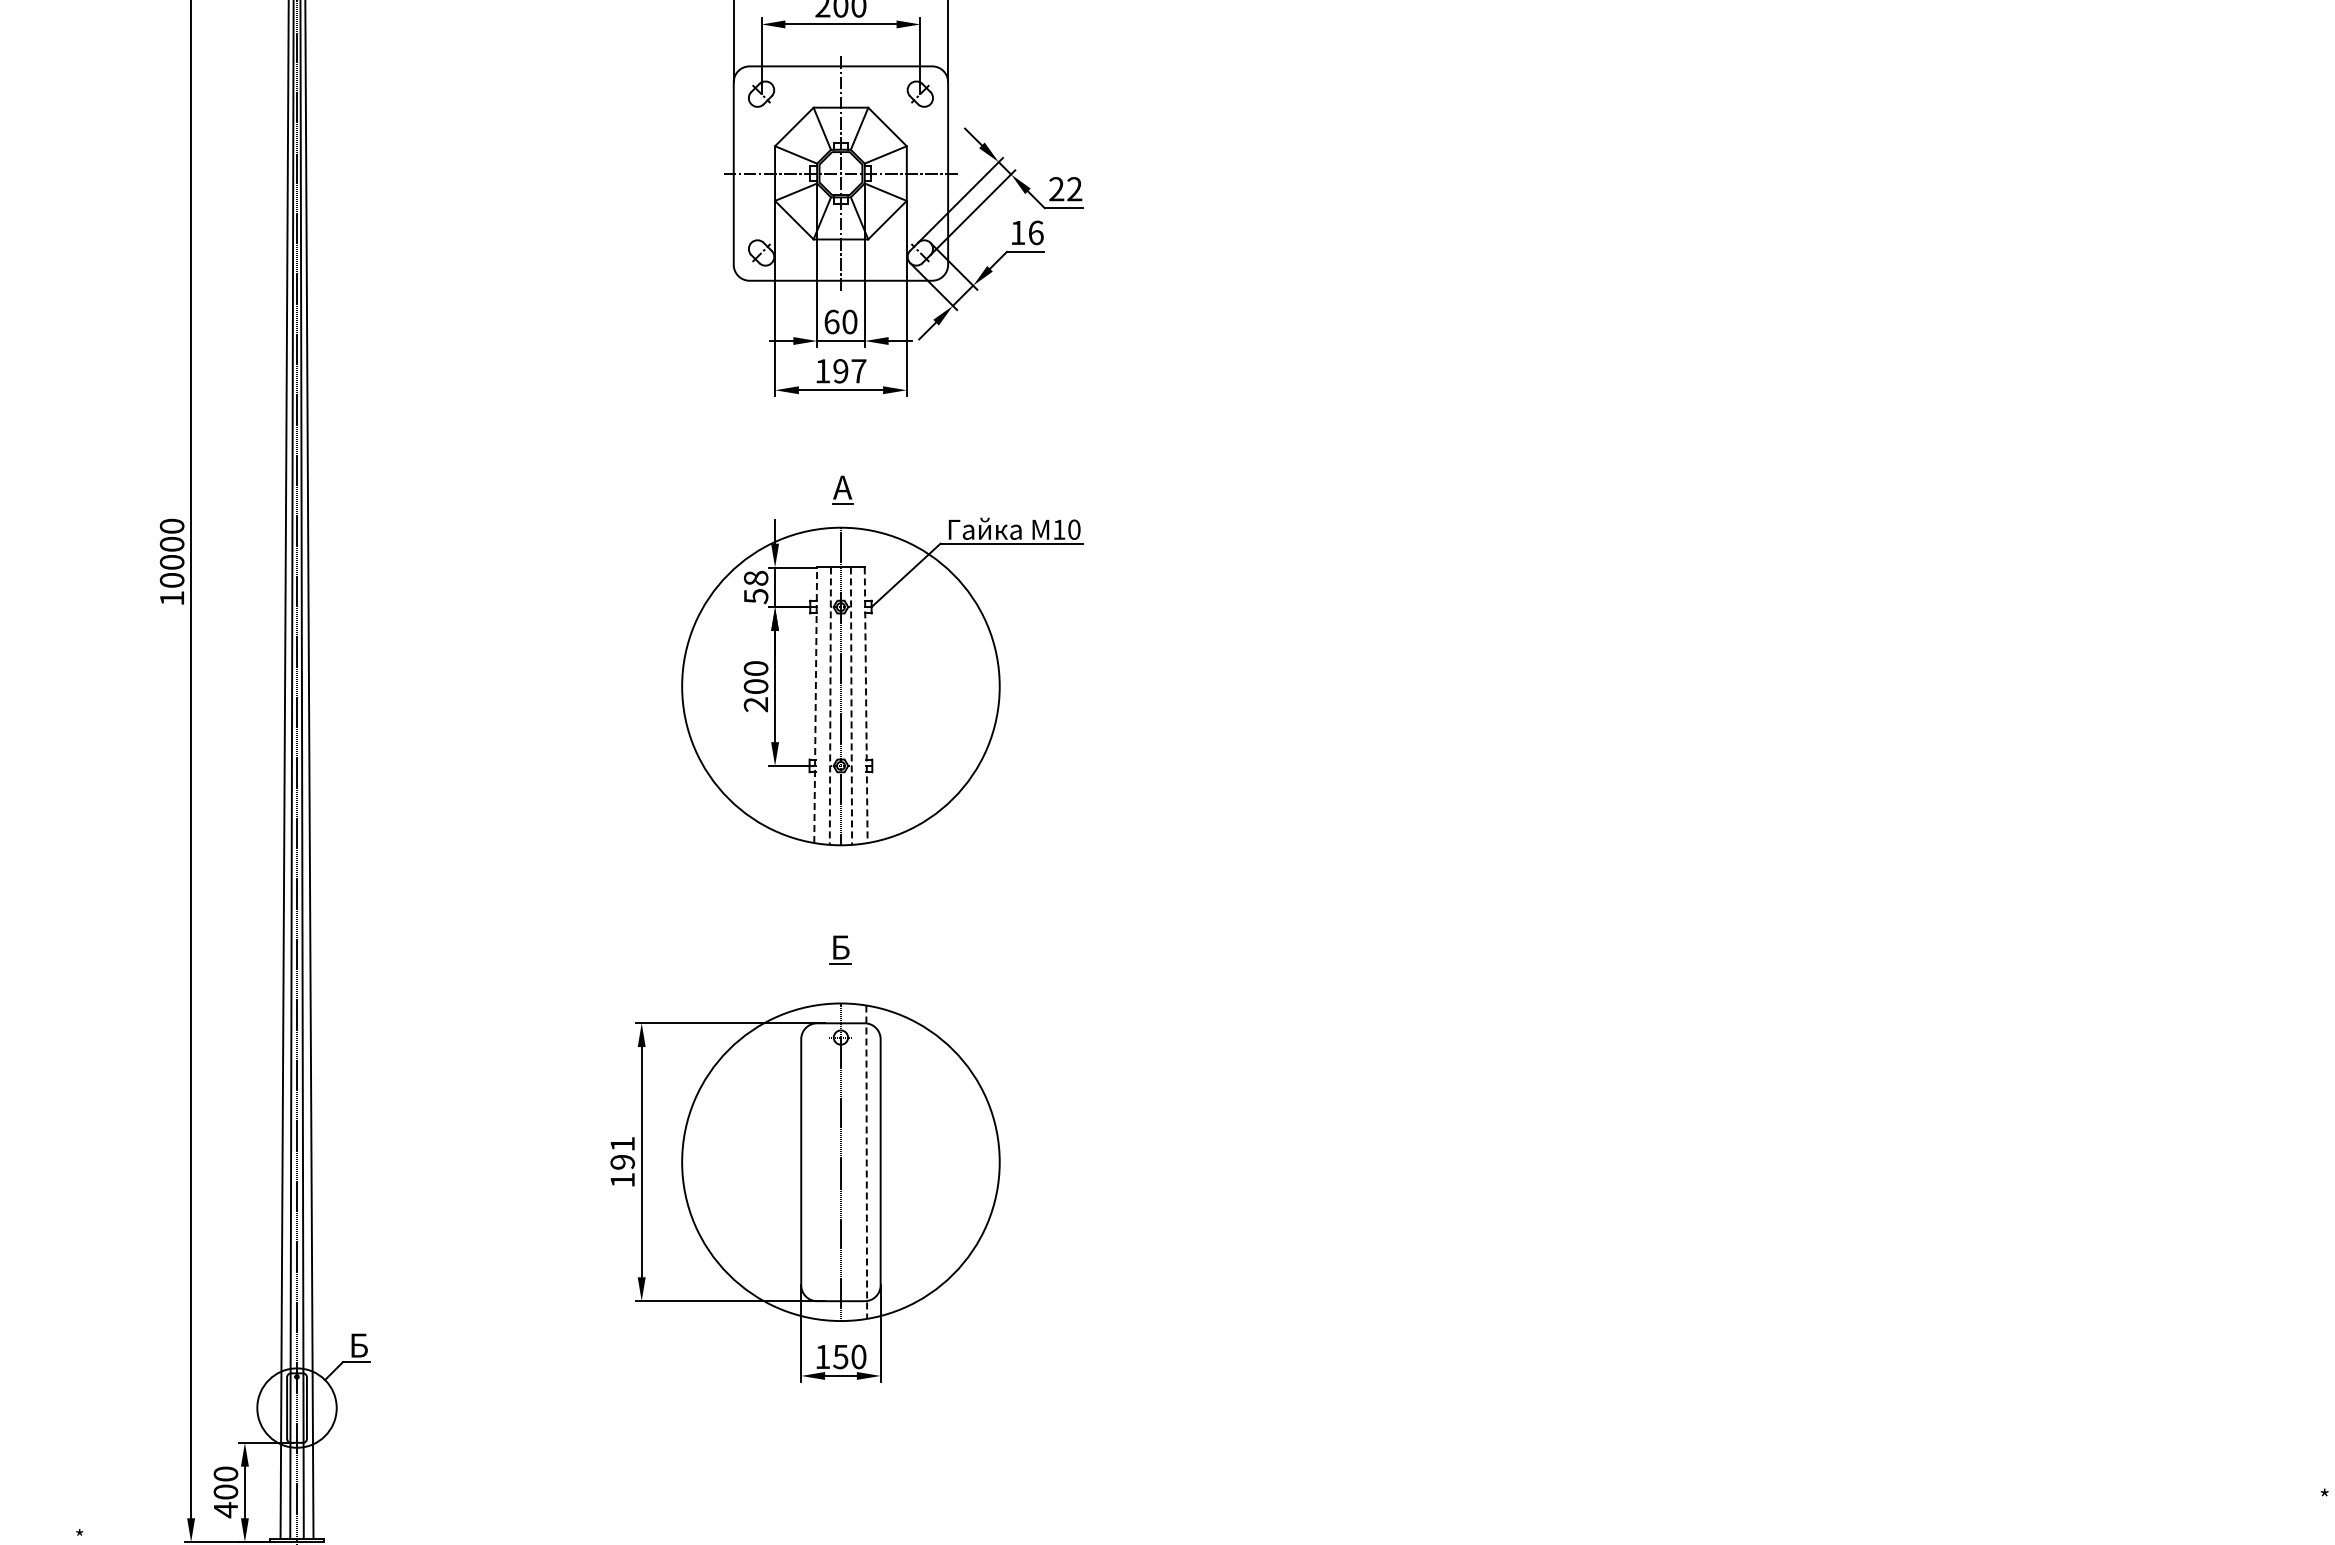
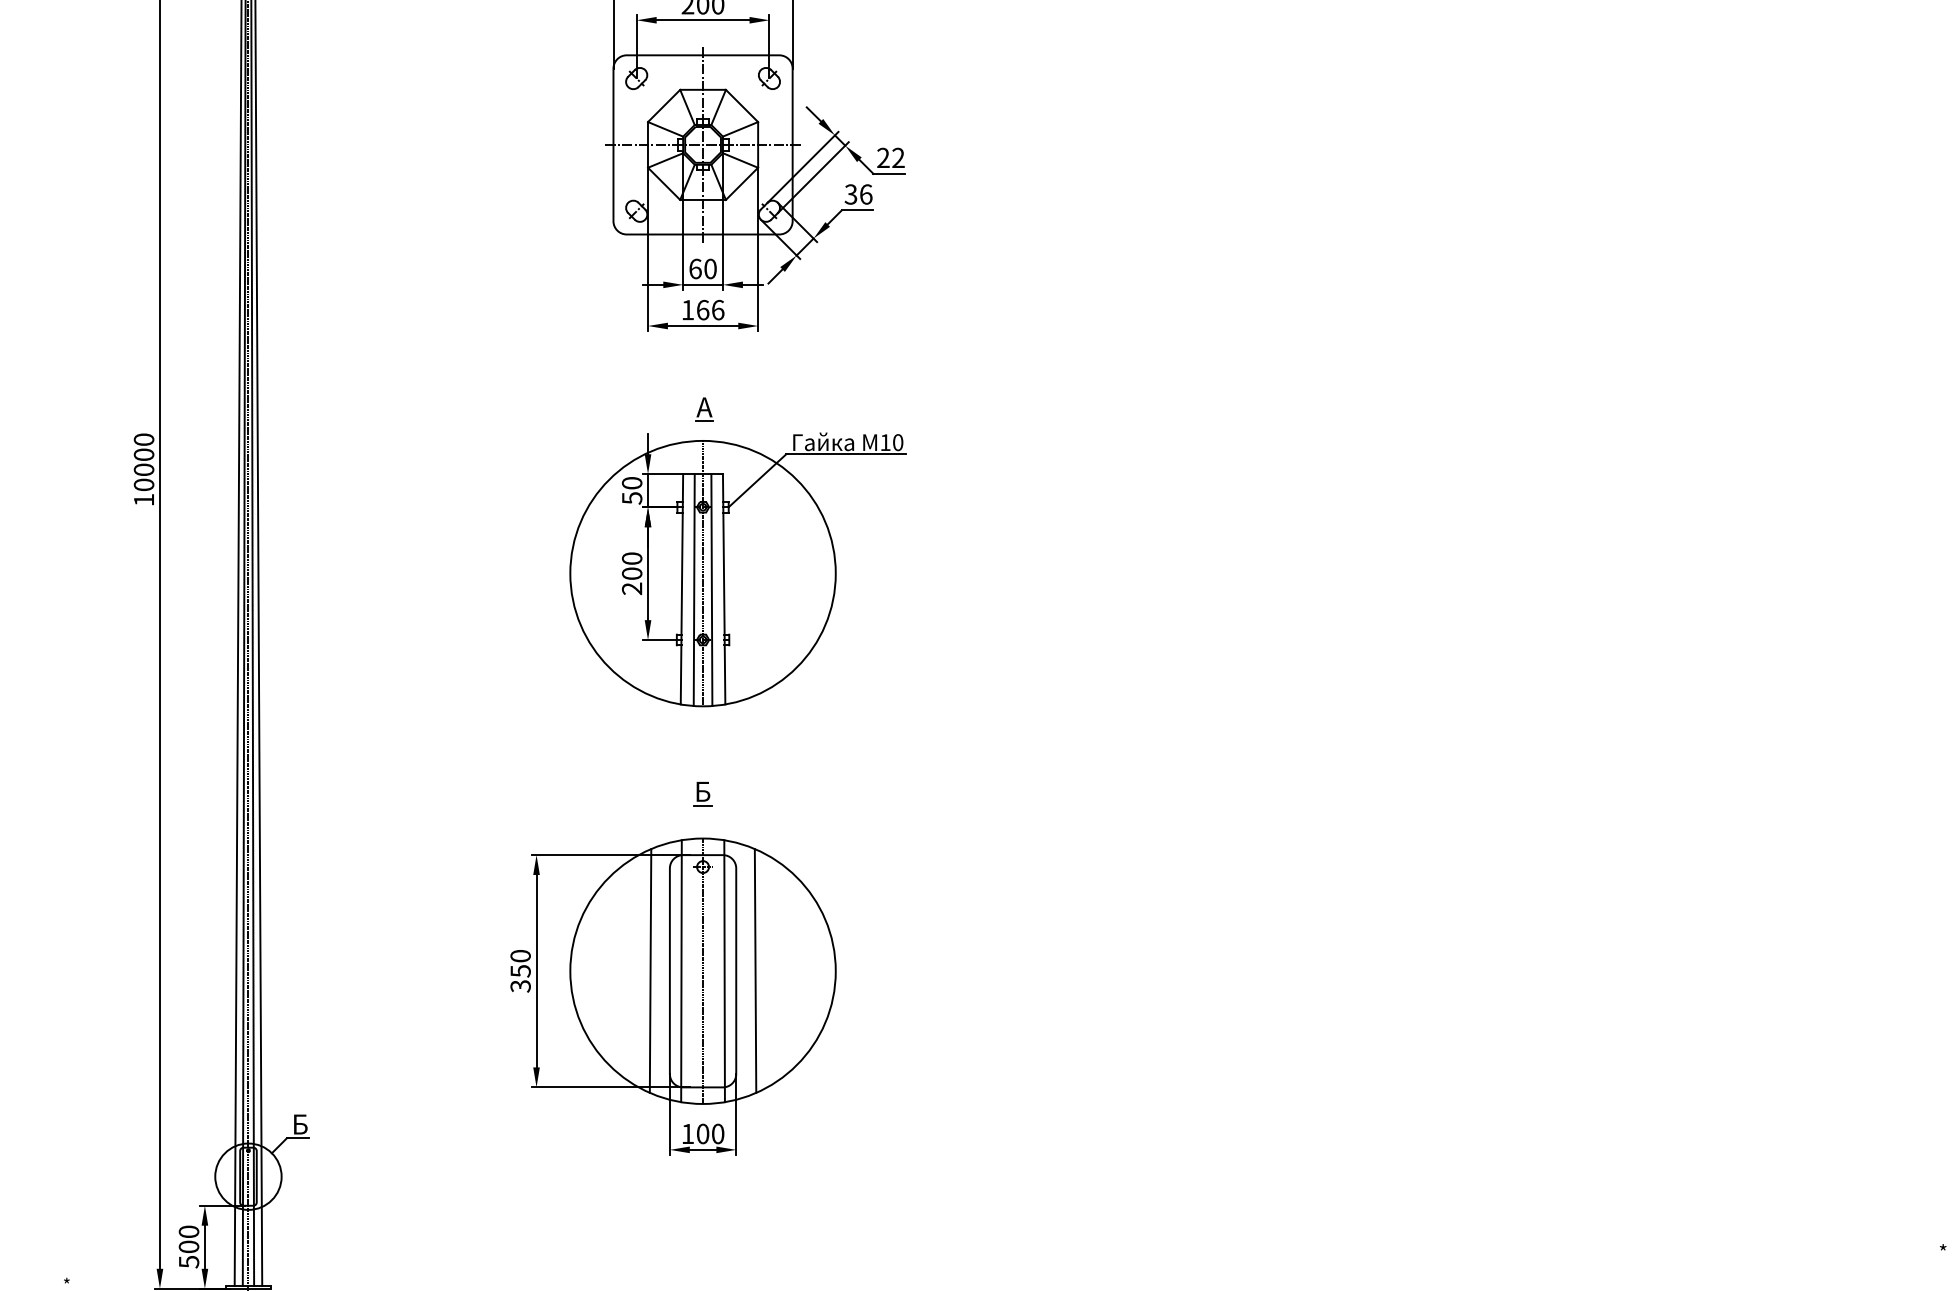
text: (1017, 232) -> (850, 194), 16 -> 36
text: (849, 371) -> (710, 310), 197 -> 166
text: (756, 577) -> (632, 482), 58 -> 50
line: (815, 705) -> (681, 589), dashed -> solid
line: (866, 705) -> (724, 589), dashed -> solid
line: (830, 706) -> (694, 590), dashed -> solid
line: (851, 706) -> (711, 590), dashed -> solid
text: (622, 1161) -> (520, 970), 191 -> 350
line: (777, 1161) -> (650, 970), added
line: (814, 1161) -> (680, 970), added
line: (903, 1161) -> (755, 970), added
line: (866, 1162) -> (724, 971), dashed -> solid
text: (840, 1356) -> (702, 1133), 150 -> 100
text: (226, 1510) -> (189, 1262), 400 -> 500

